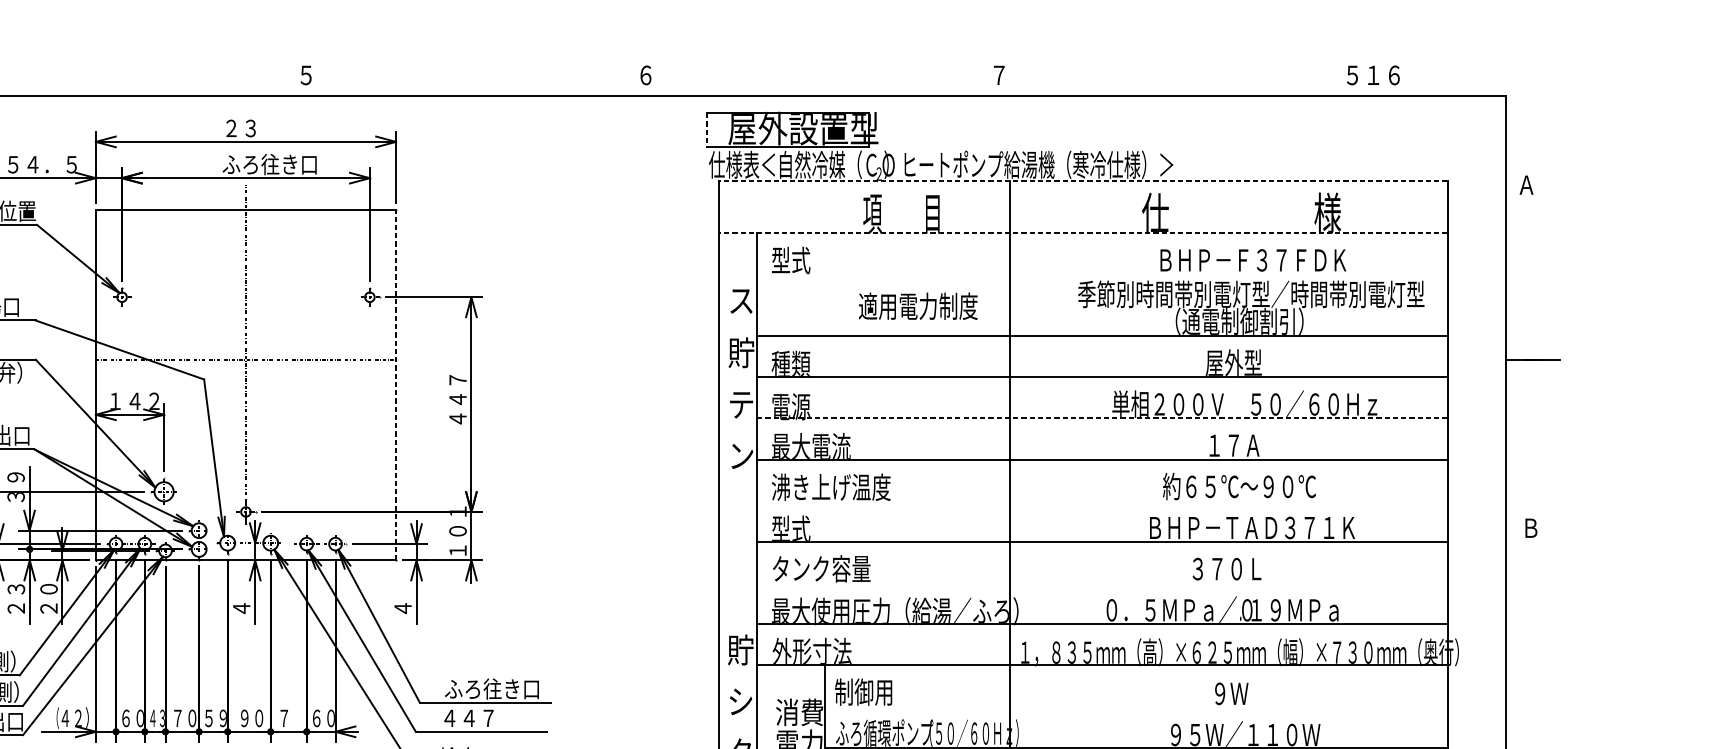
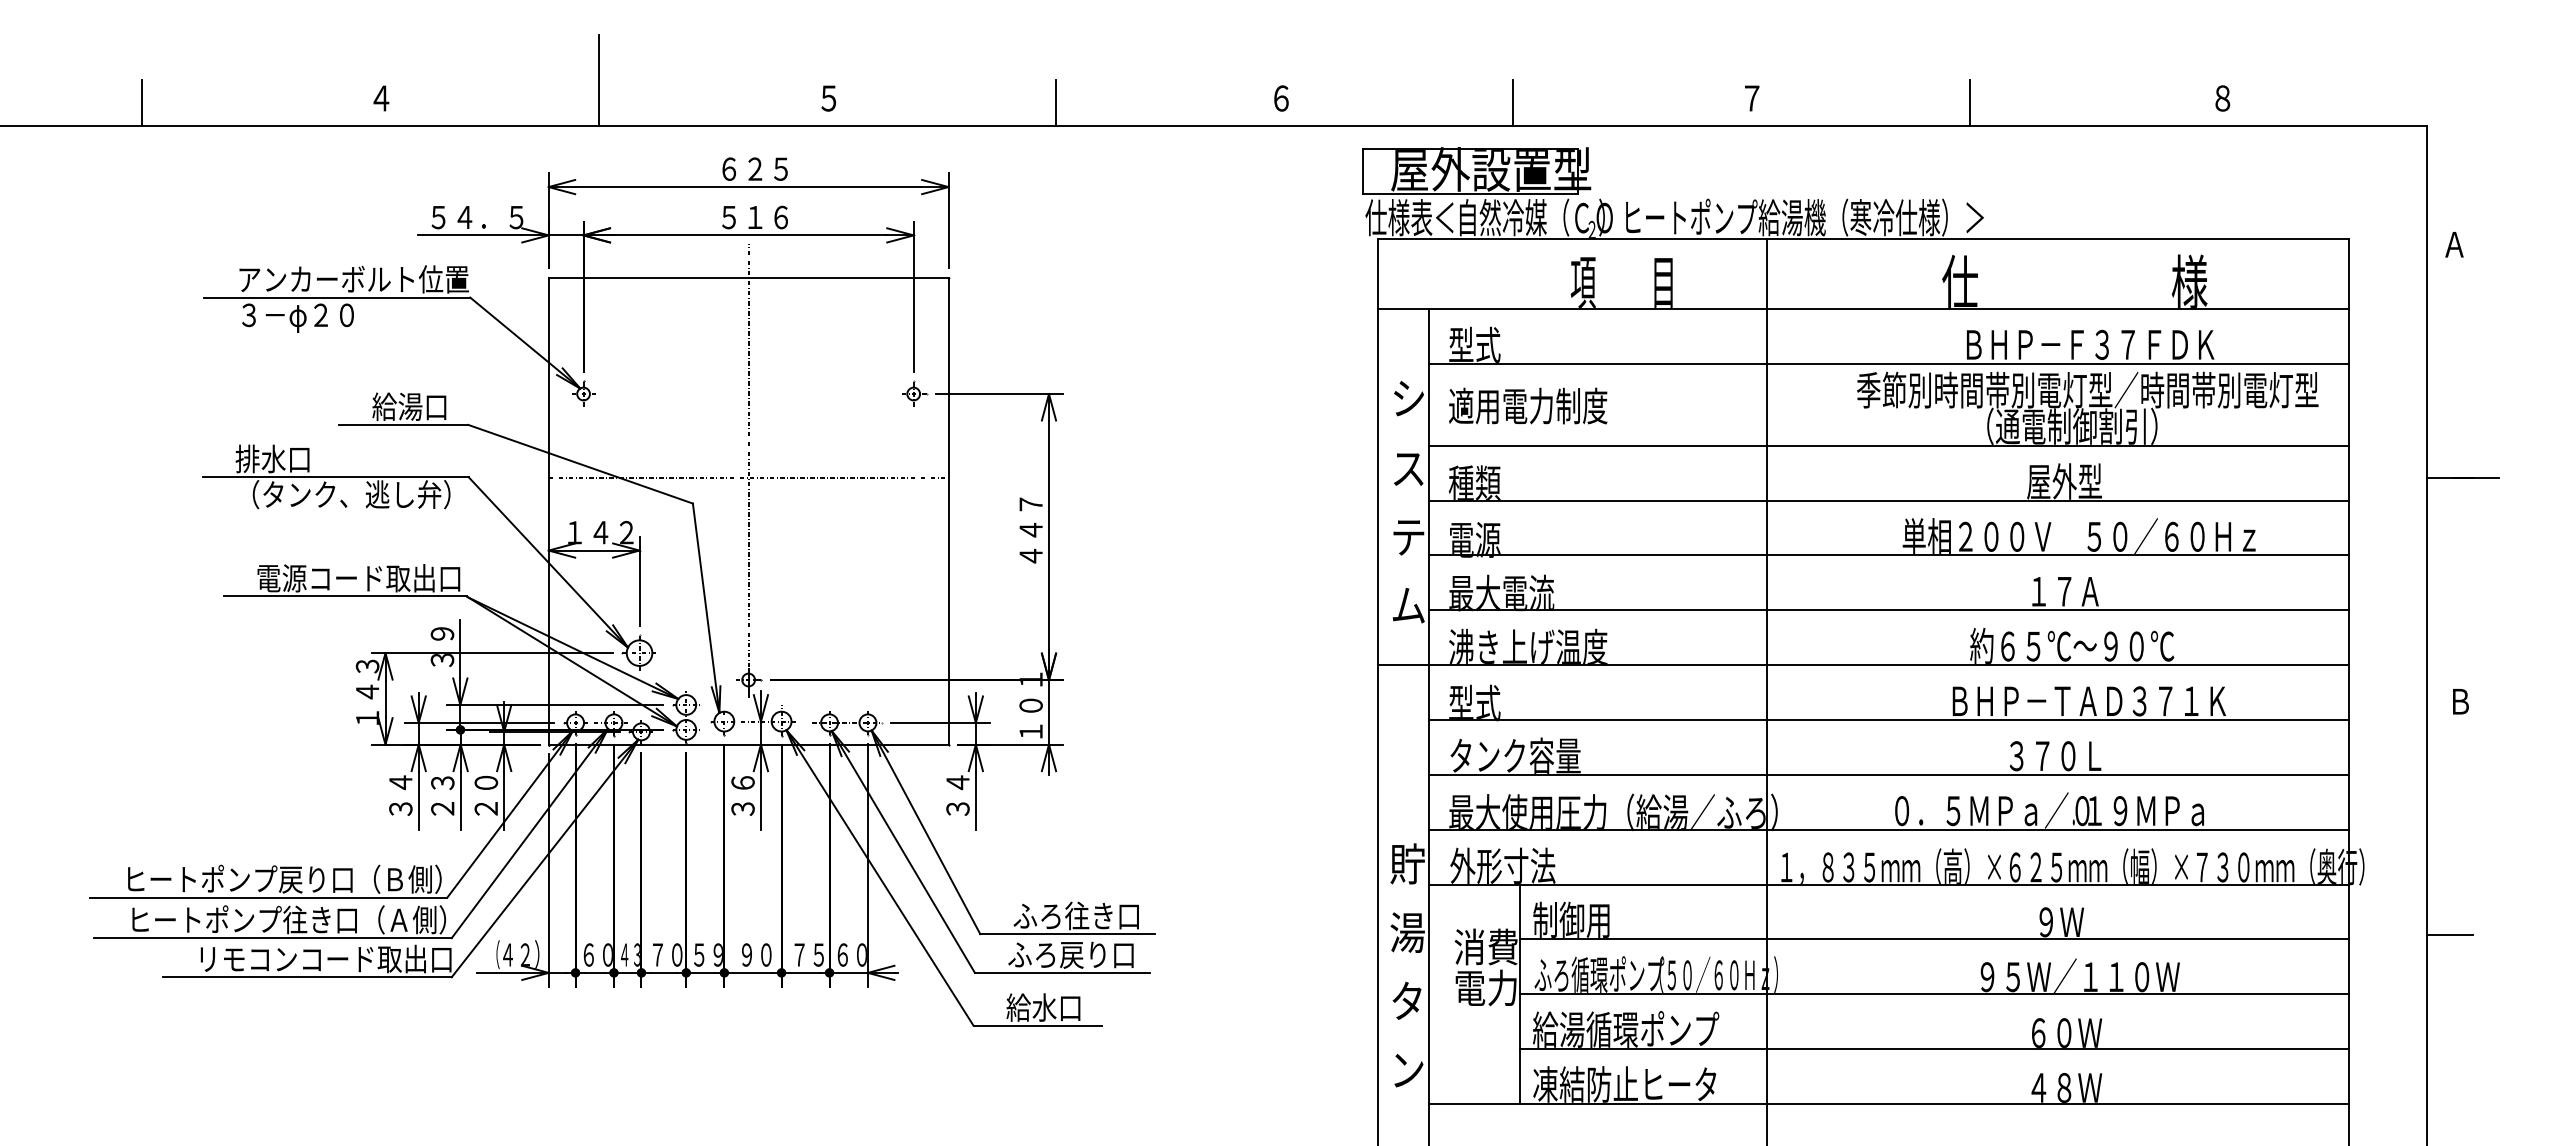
line: (134, 61) -> (599, 79), added
text: (1373, 75) -> (2250, 98), ５１６ -> ８
line: (477, 78) -> (1056, 102), added
line: (820, 78) -> (1513, 102), added
line: (1163, 78) -> (1970, 102), added
text: (250, 127) -> (754, 168), ２３ -> ６２５
line: (706, 130) -> (1362, 171), dashed -> solid
text: (269, 164) -> (779, 217), ふろ往き口 -> ５１６
line: (1082, 181) -> (1863, 239), dashed -> solid
line: (1082, 233) -> (1863, 308), dashed -> solid
line: (1102, 274) -> (1889, 363), added
text: (741, 300) -> (1408, 398), ス -> シ
text: (918, 305) -> (1528, 405), moved
text: (741, 352) -> (1408, 467), 貯 -> ス
line: (396, 385) -> (948, 511), dashed -> solid
line: (1101, 418) -> (1888, 555), dashed -> solid
text: (741, 456) -> (1408, 605), ン -> ム
line: (1082, 501) -> (1863, 665), added
line: (1102, 582) -> (1889, 774), added
text: (402, 598) -> (957, 795), ４ -> ３４
text: (241, 599) -> (742, 796), ４ -> ３６
text: (740, 701) -> (1407, 932), シ -> 湯
line: (1523, 702) -> (2450, 934), added
line: (1136, 706) -> (1934, 939), added
text: (298, 718) -> (818, 954), ７ -> ７５
text: (487, 718) -> (1070, 954), ４４７ -> ふろ戻り口

